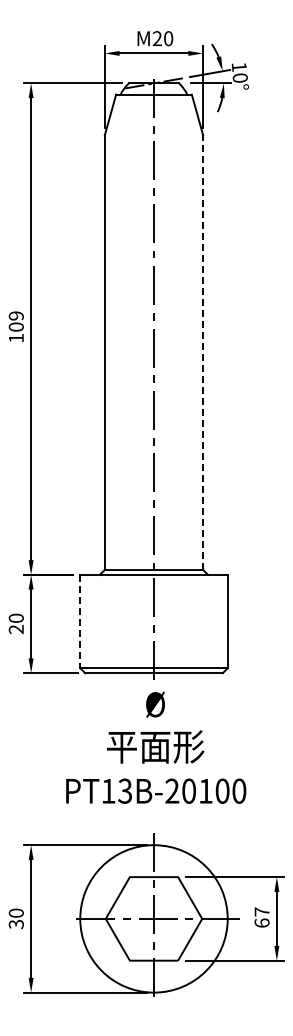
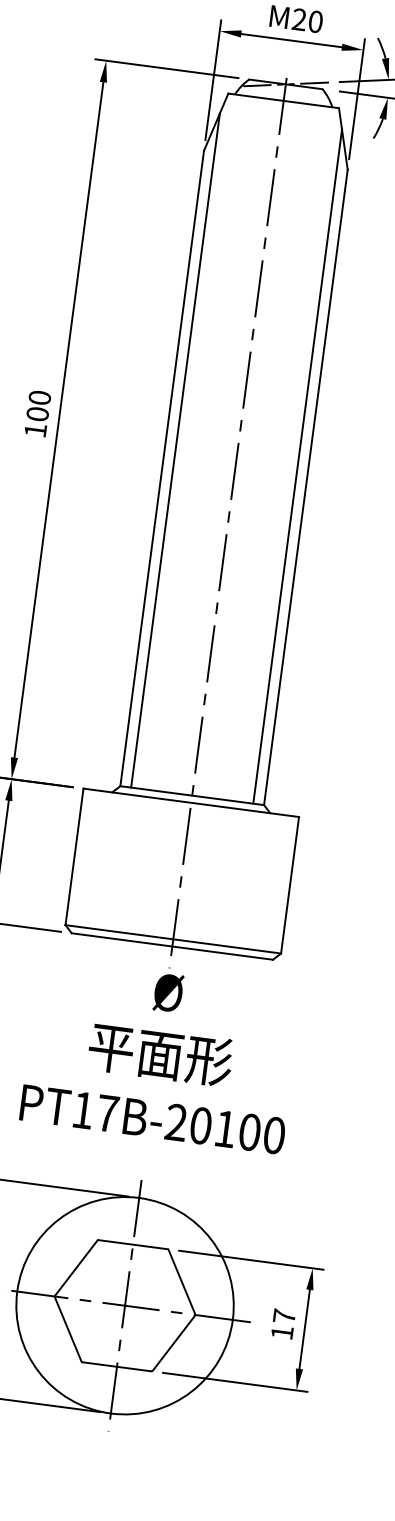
text: (16, 315) -> (40, 397), 109 -> 100
line: (112, 338) -> (176, 449), added
line: (195, 338) -> (297, 465), added
line: (203, 352) -> (306, 487), dashed -> solid
line: (80, 621) -> (74, 856), dashed -> solid
text: (125, 790) -> (108, 1112), PT13B-20100 -> PT17B-20100
text: (261, 922) -> (281, 1331), 67 -> 17

